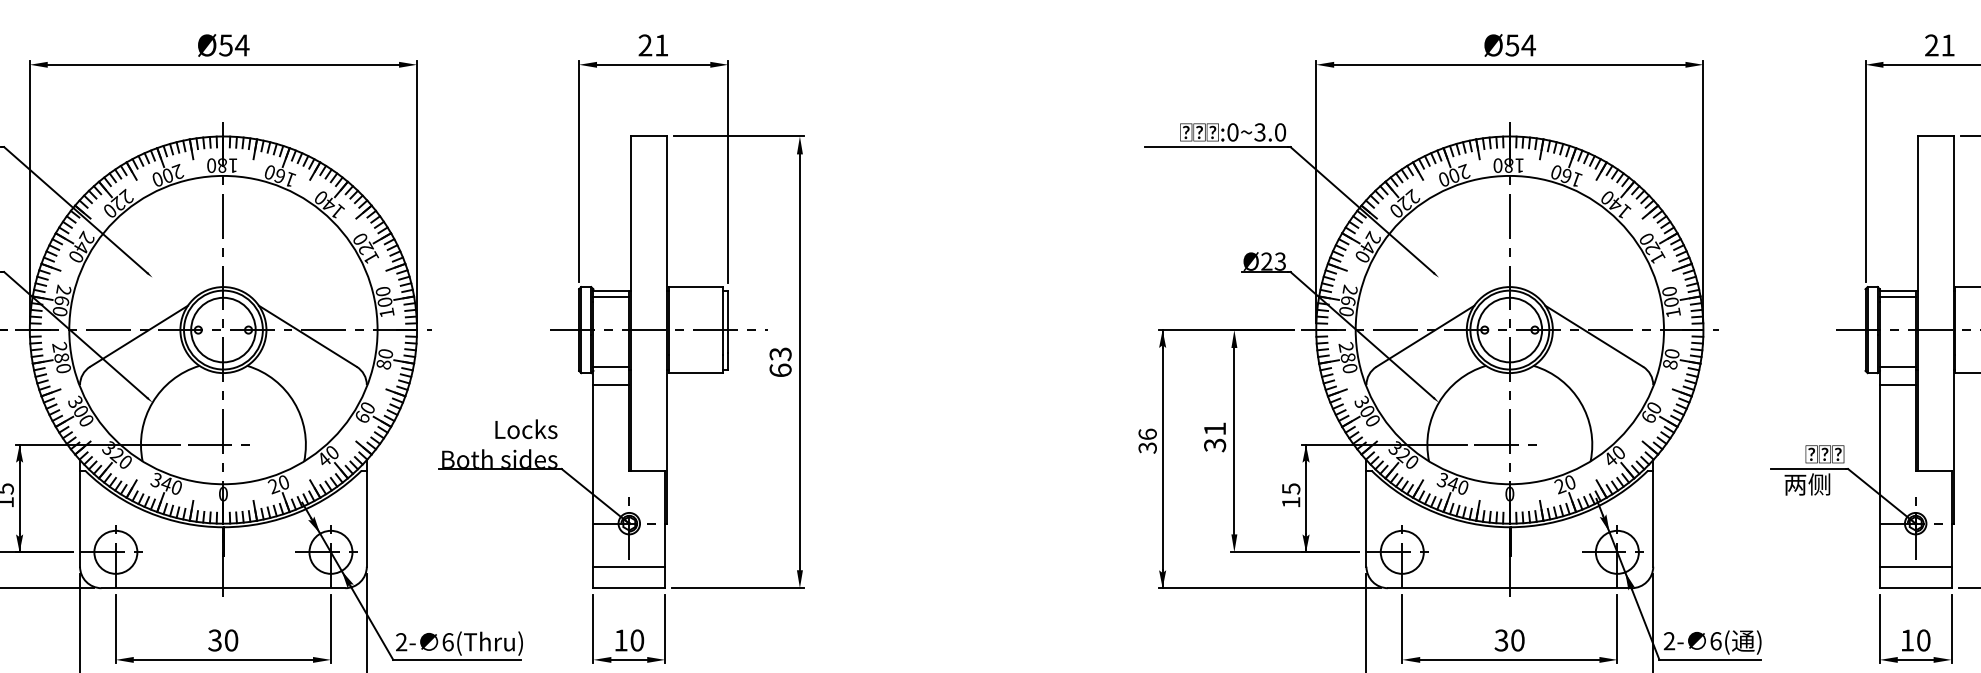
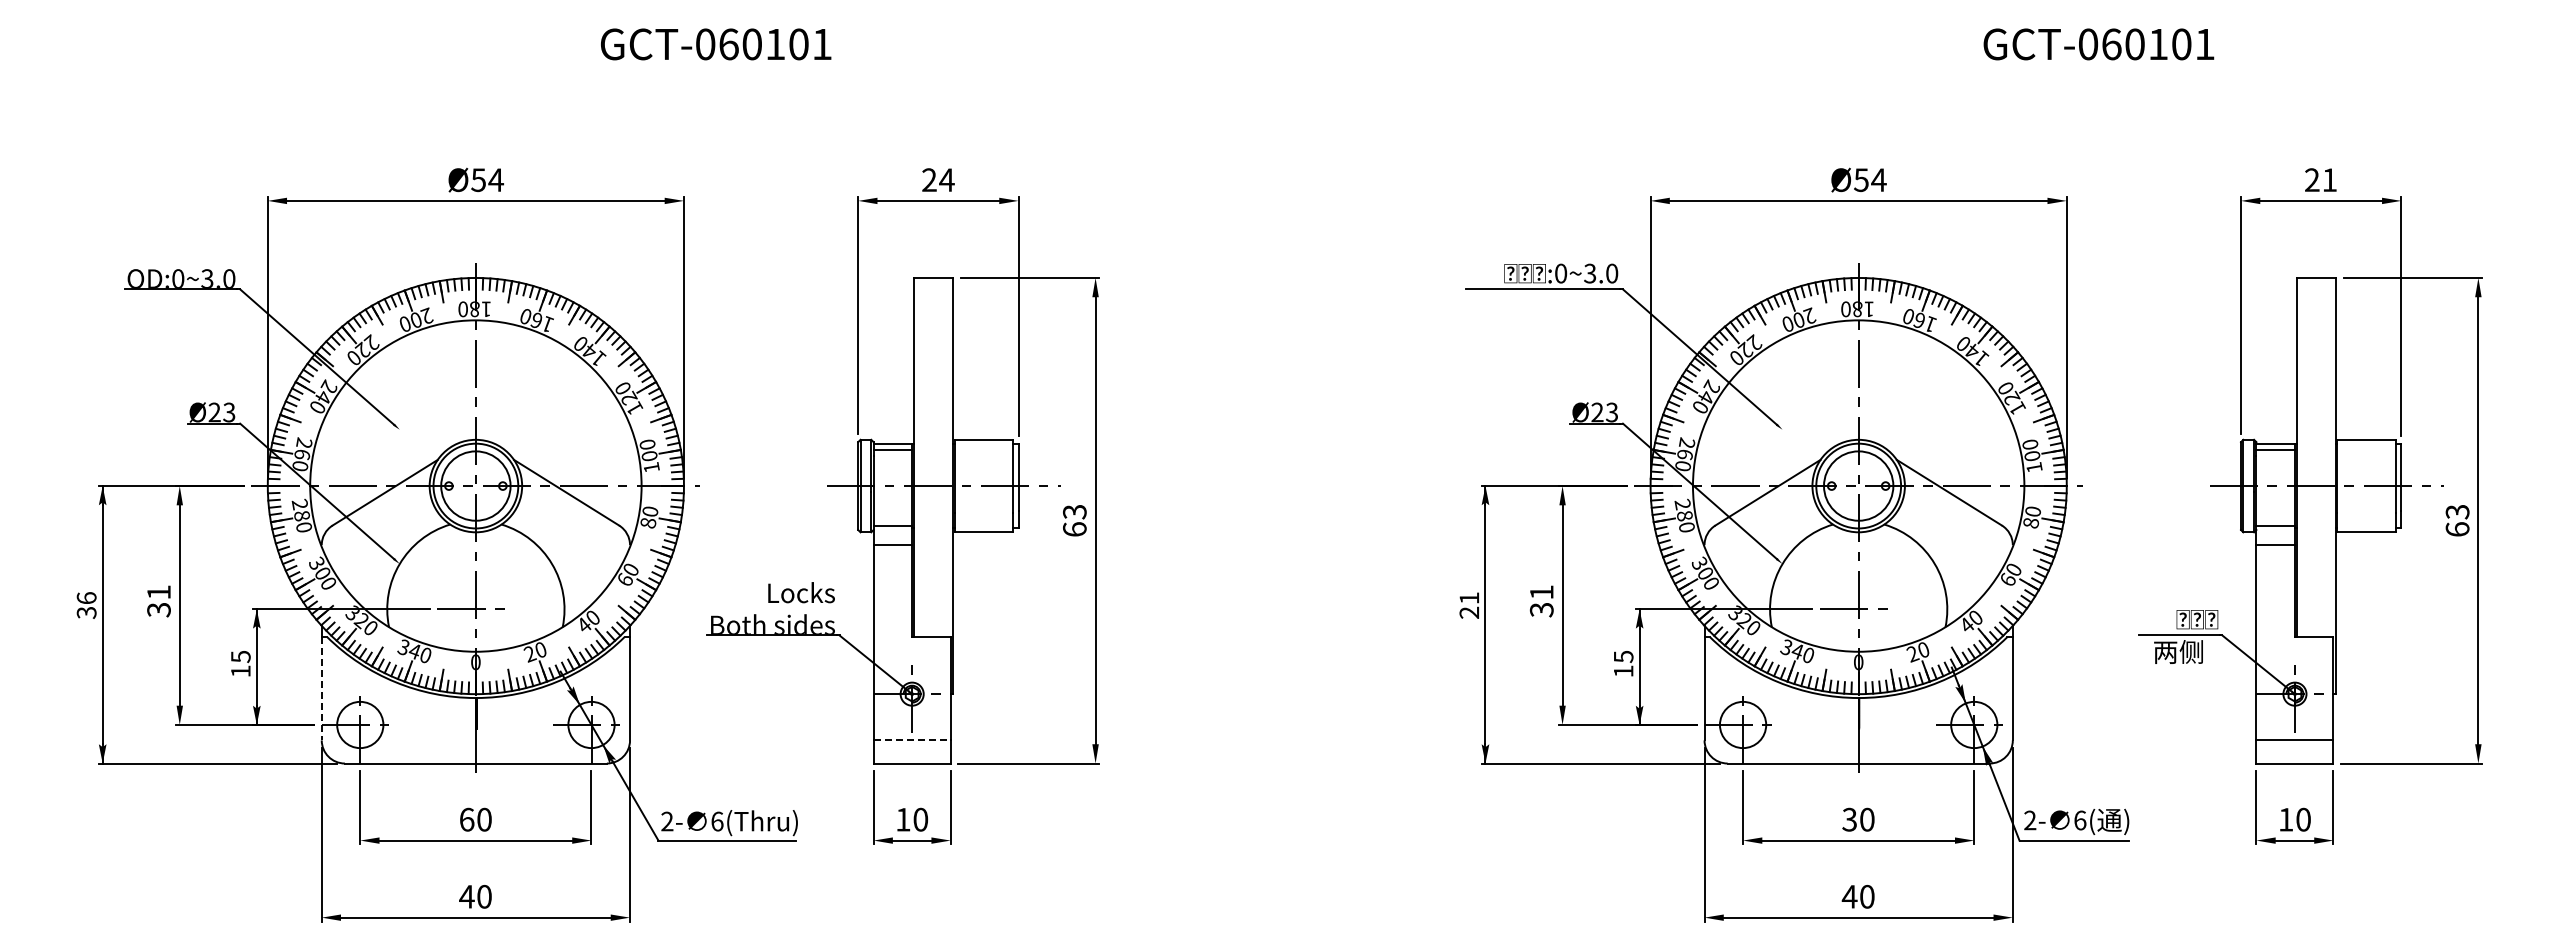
text: (661, 44) -> (946, 179), 21 -> 24
text: (1147, 441) -> (1469, 605), 36 -> 21
line: (79, 518) -> (321, 688), solid -> dashed
line: (629, 566) -> (912, 740), solid -> dashed
text: (214, 640) -> (466, 819), 30 -> 60

